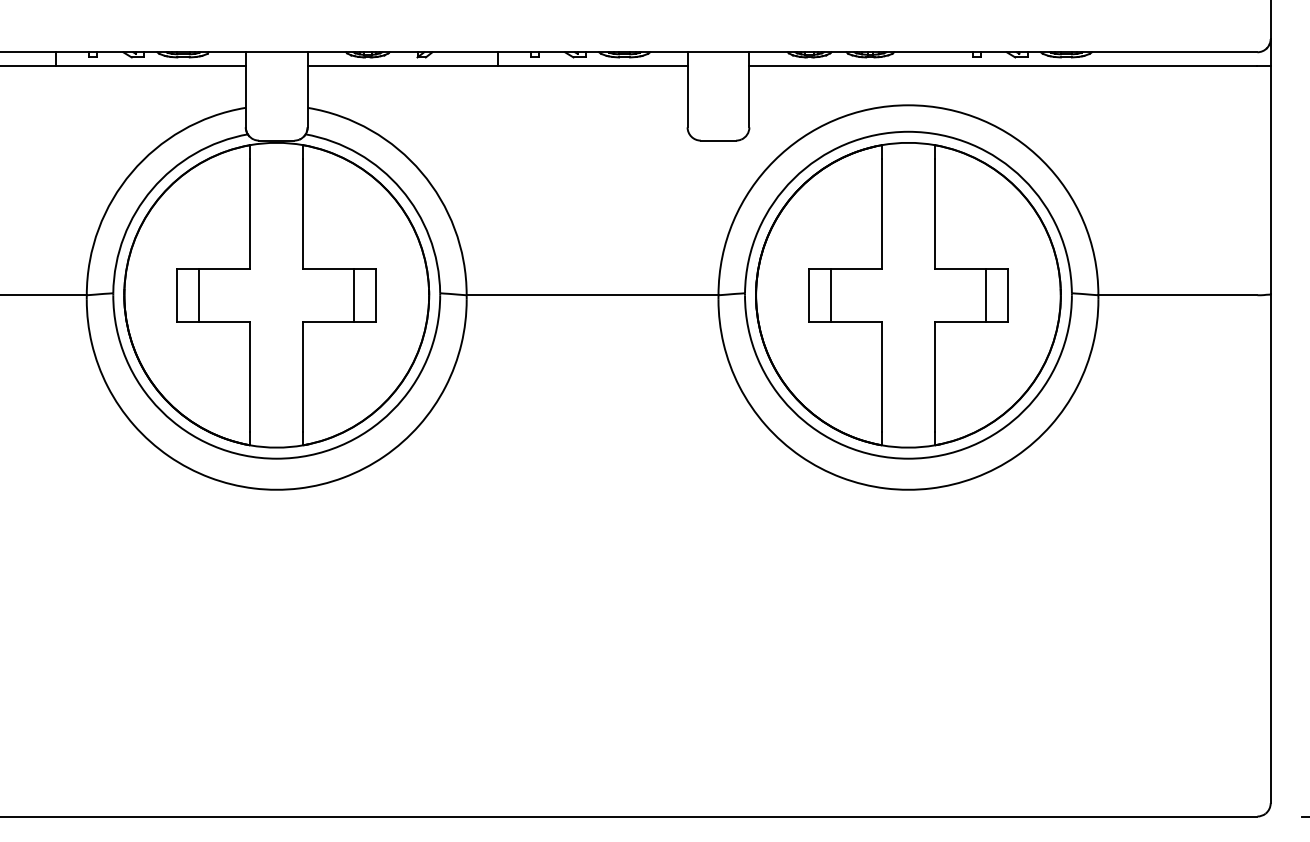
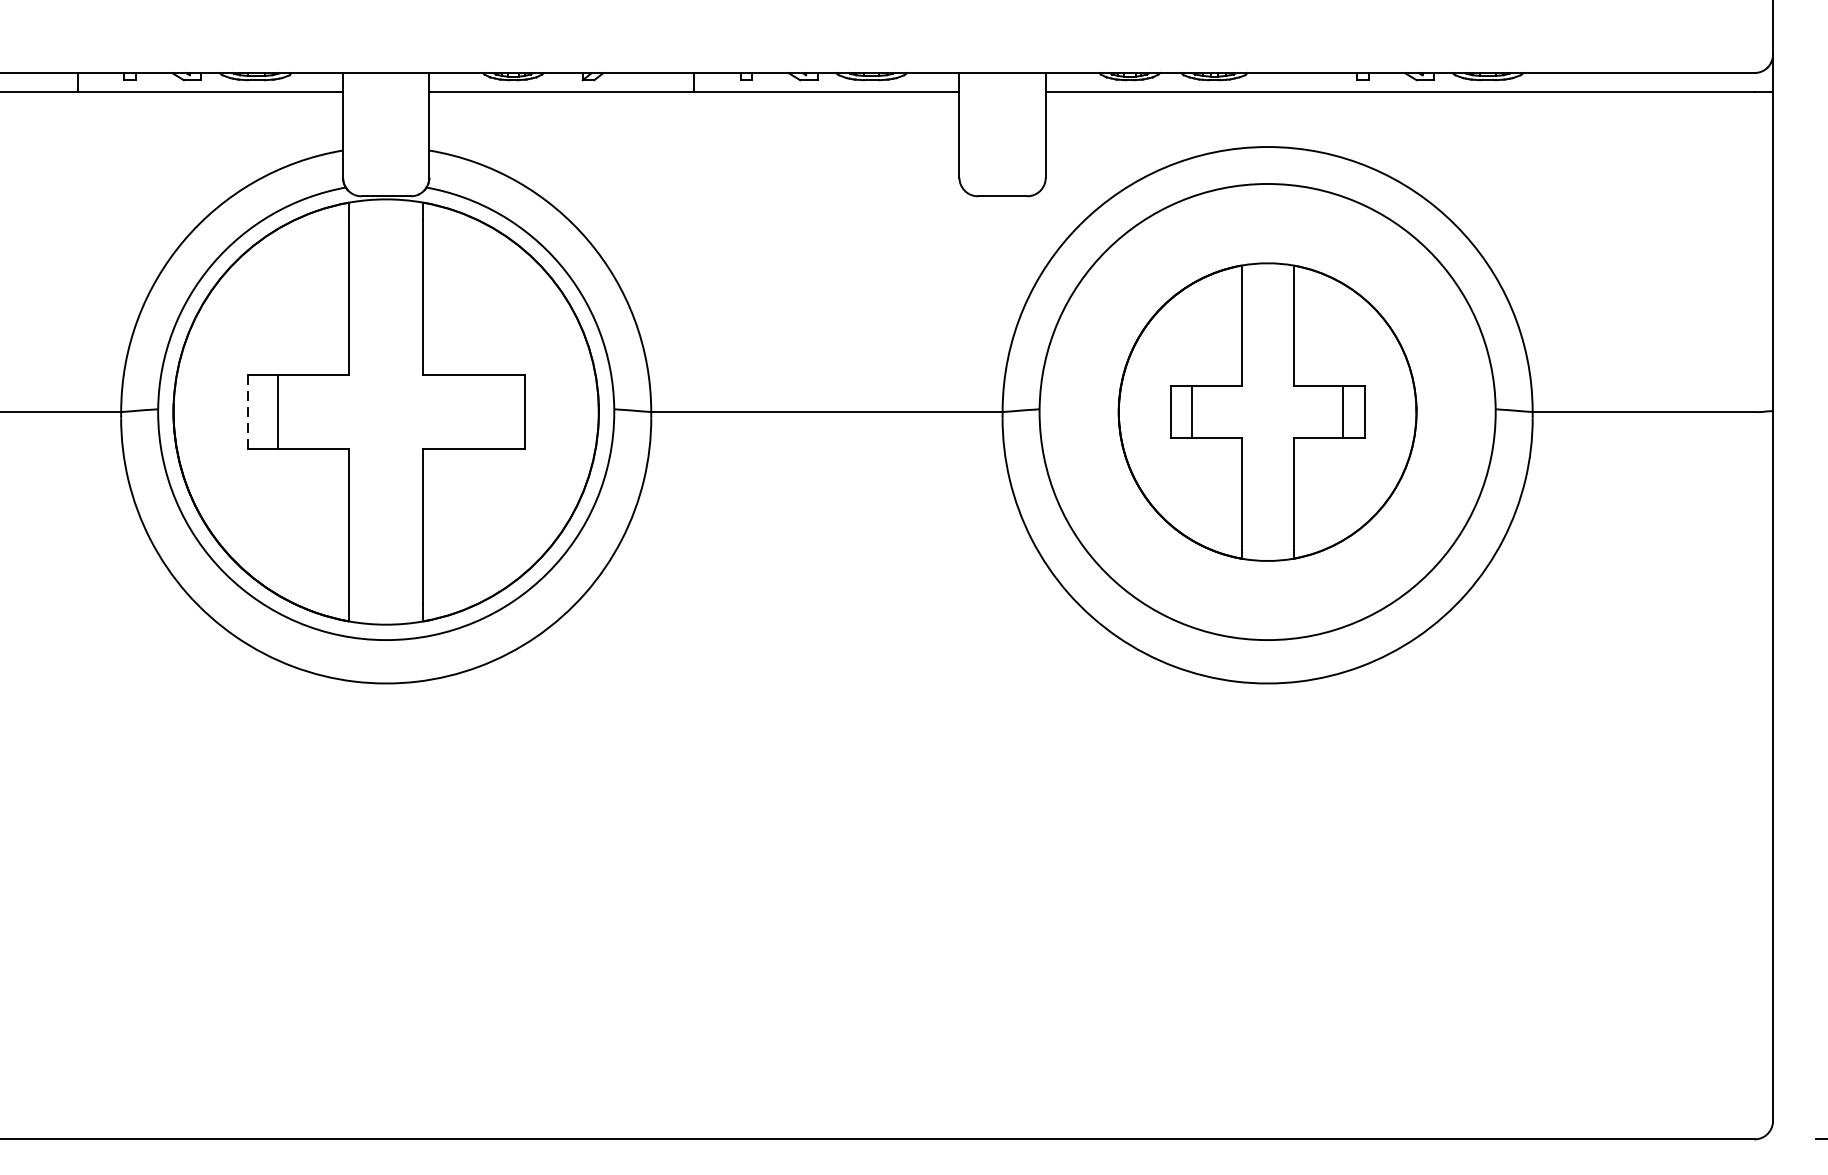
line: (354, 294) -> (494, 410), removed
line: (177, 295) -> (247, 412), solid -> dashed
part: (908, 295) -> (1267, 412), size x0.7

